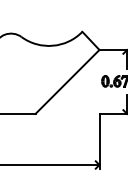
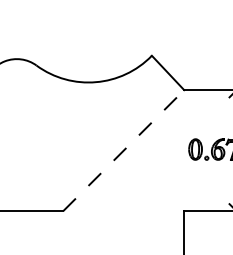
line: (67, 81) -> (123, 149), solid -> dashed

